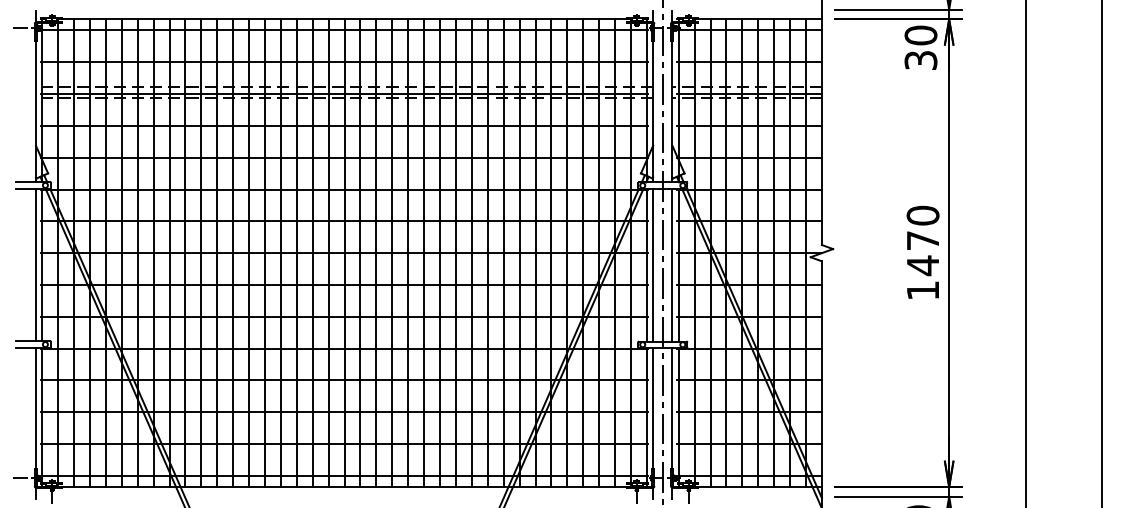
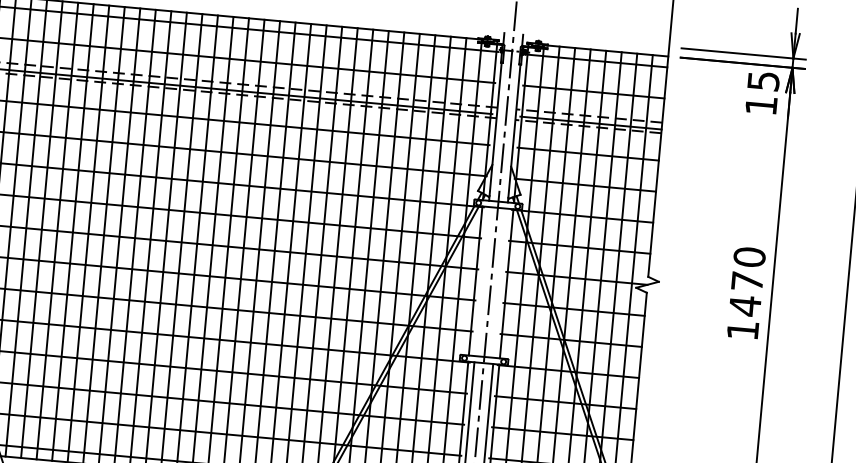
text: (920, 47) -> (762, 92), 30 -> 15
line: (653, 264) -> (482, 280), removed
line: (672, 264) -> (500, 282), removed

